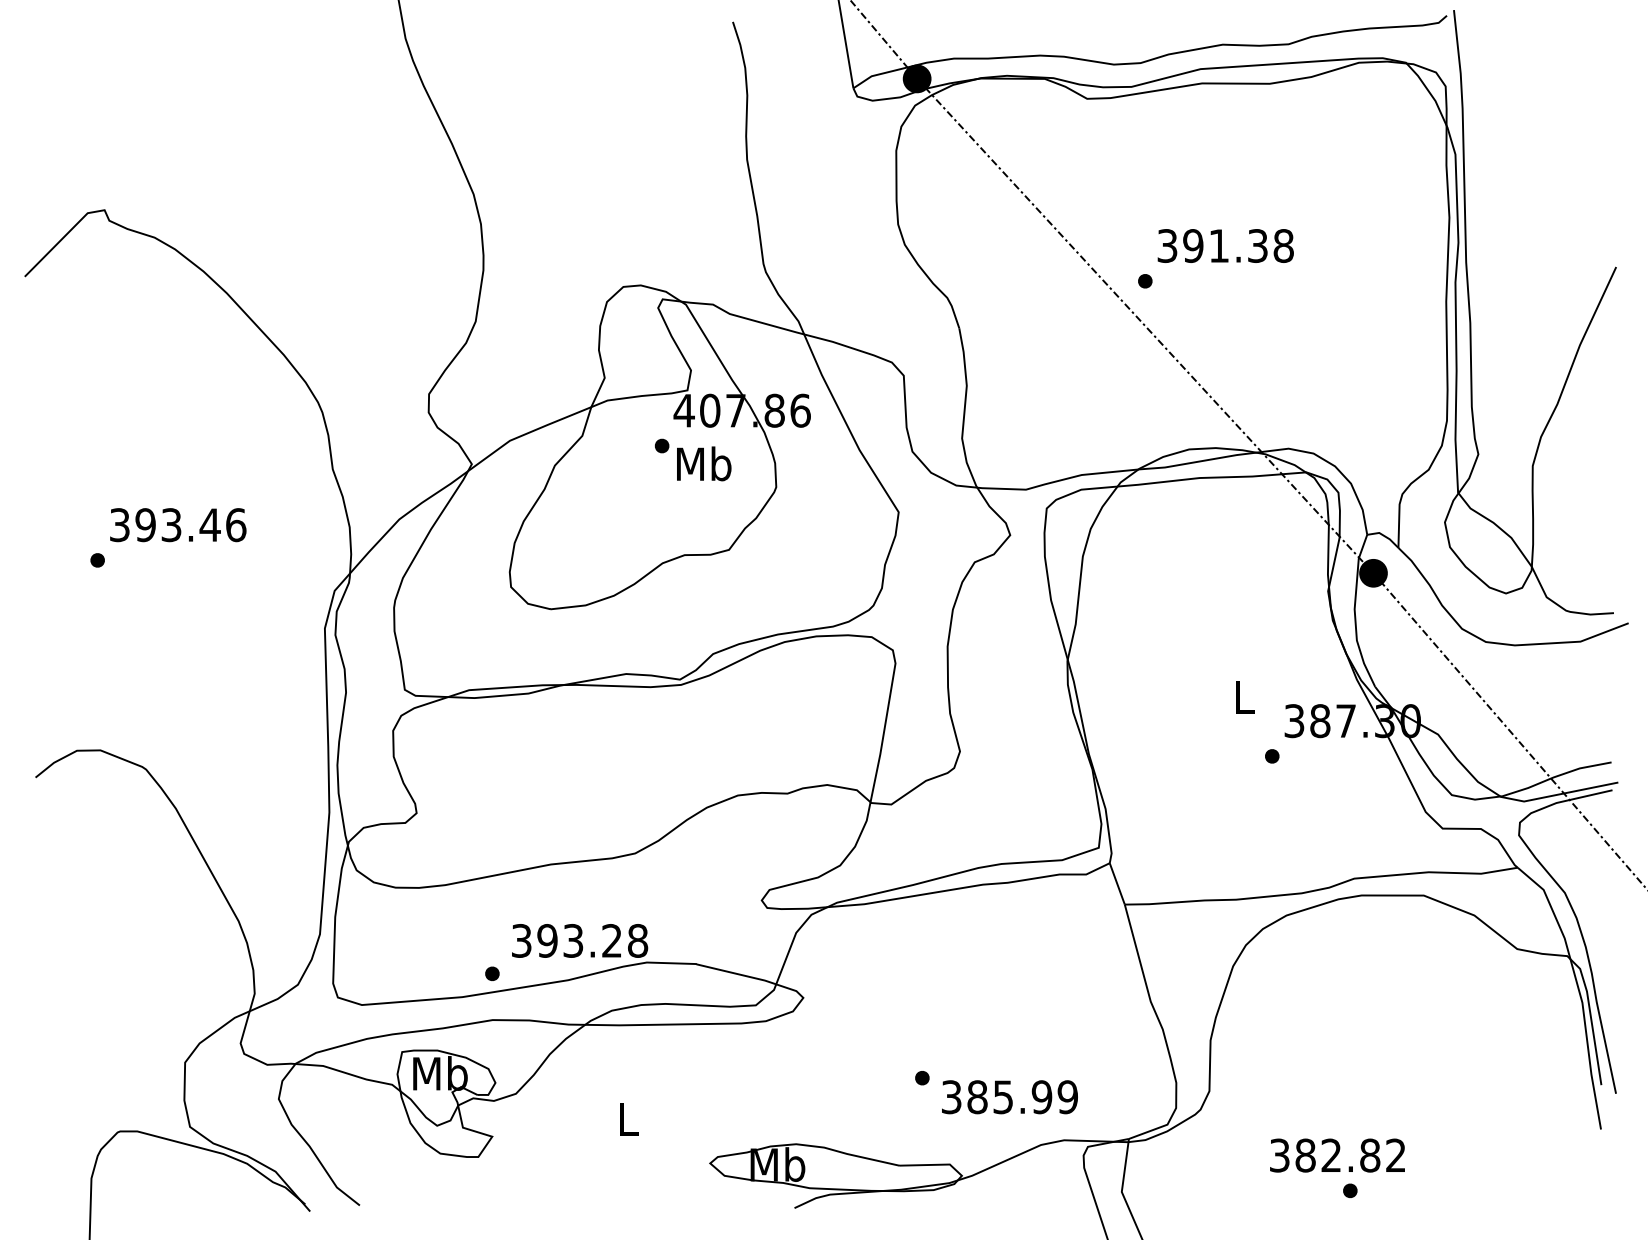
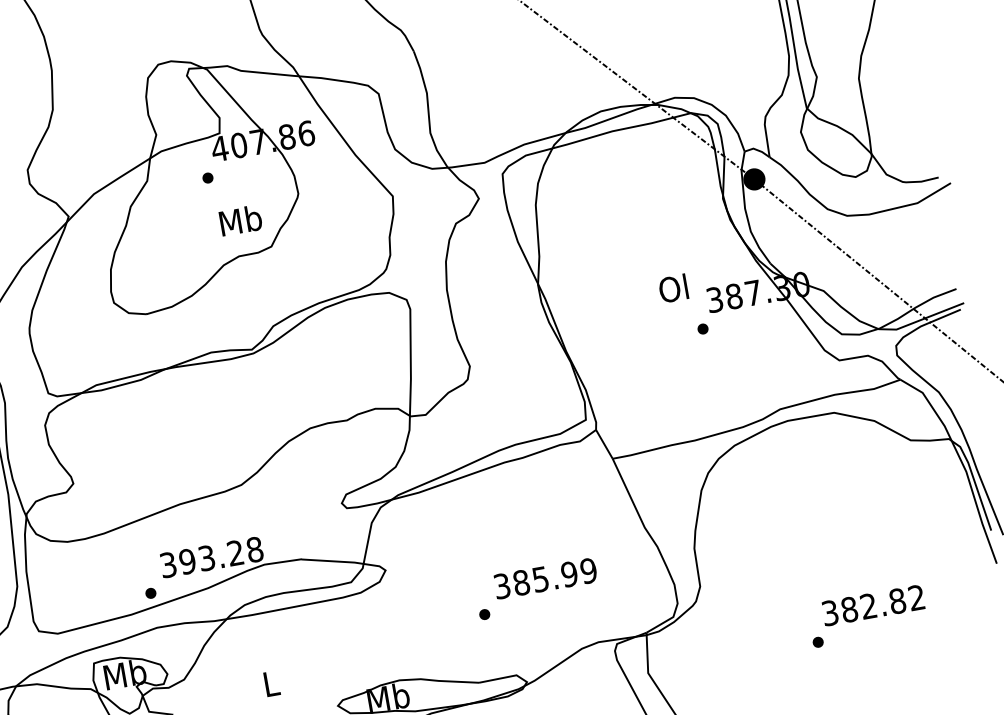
text: (704, 463) -> (241, 220), moved
text: (1242, 696) -> (673, 288), L -> Ol
text: (1009, 1097) -> (545, 578), moved
text: (1337, 1155) -> (873, 605), moved

